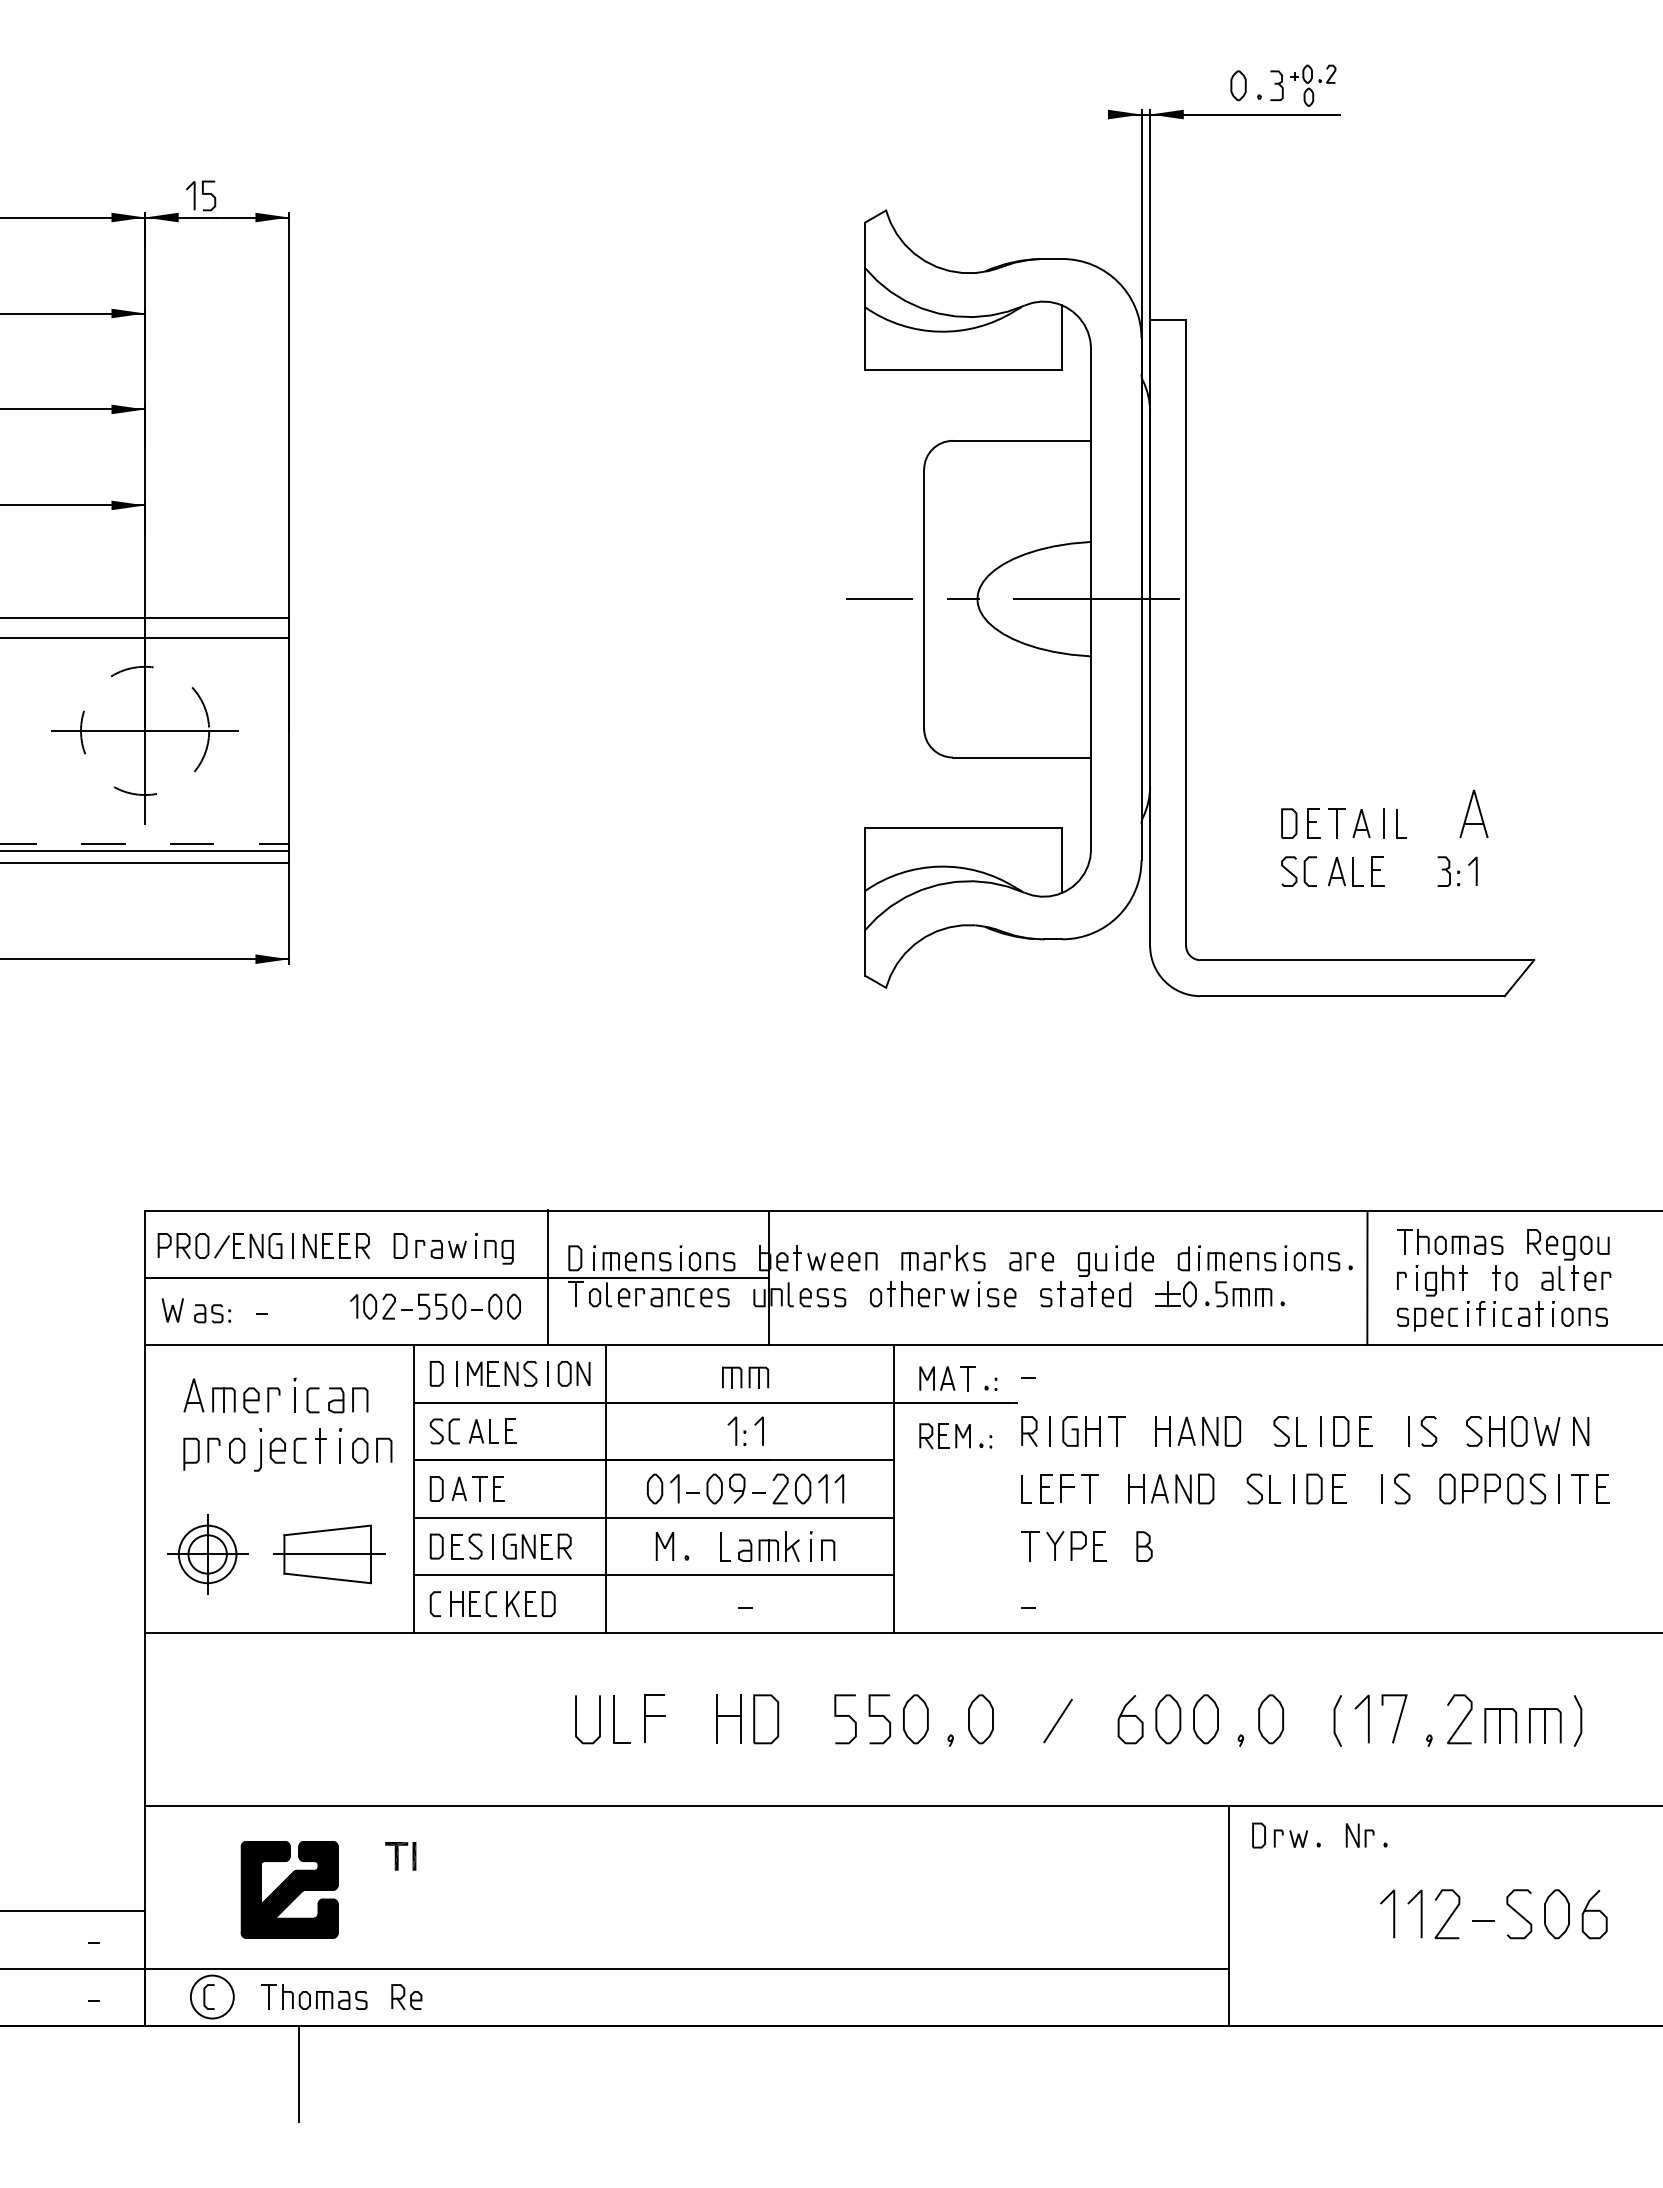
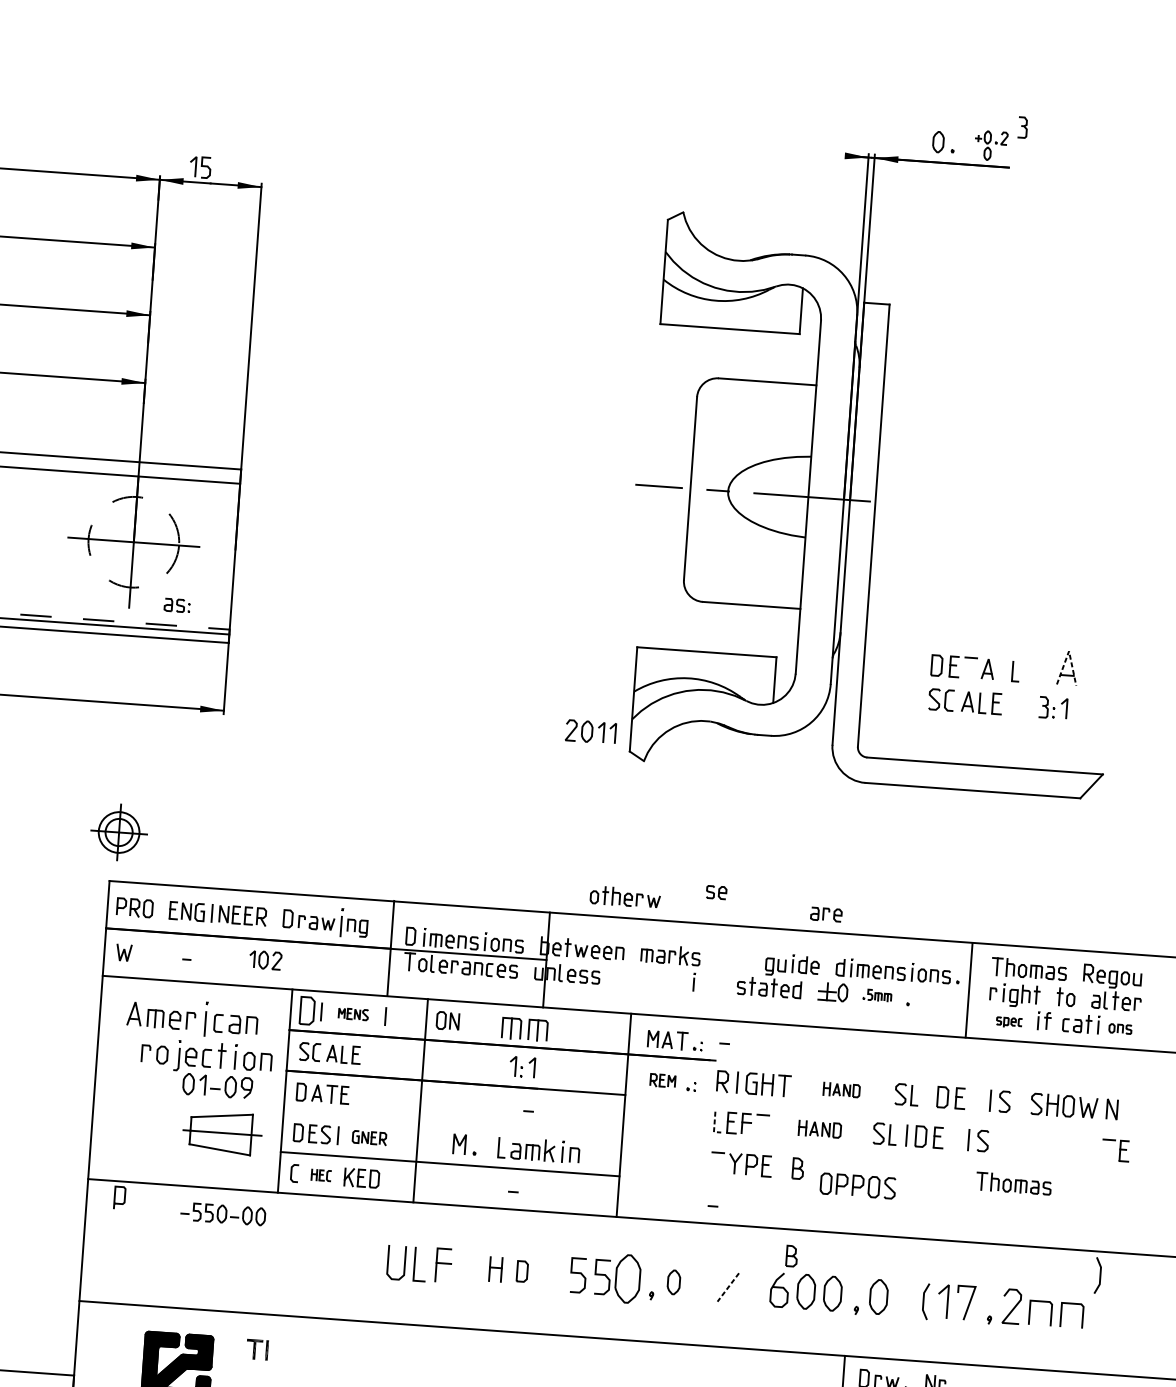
part: (1276, 85) -> (1022, 127), moved
line: (1474, 790) -> (1069, 651), solid -> dashed
line: (1336, 823) -> (970, 667), removed
line: (1383, 823) -> (1003, 670), removed
part: (476, 1245) -> (341, 922), size x1.6
line: (221, 1246) -> (161, 910), removed
part: (1031, 1261) -> (826, 914), moved
part: (919, 1294) -> (625, 897), moved
part: (1238, 1294) -> (877, 995), size x0.6
part: (1001, 1297) -> (716, 892), moved
part: (460, 1306) -> (222, 1213), moved
part: (212, 1313) -> (177, 605), moved
part: (1494, 1313) -> (1057, 1021), removed
part: (1584, 1316) -> (1120, 1028), size x0.7
part: (1427, 1319) -> (1009, 1022), size x0.6
part: (436, 1373) -> (307, 1010), size x1.6
part: (502, 1373) -> (353, 1014), size x0.6
part: (573, 1373) -> (447, 1020), moved
part: (745, 1377) -> (525, 1029), size x1.4
part: (294, 1394) -> (205, 1018), size x1.4
part: (1197, 1431) -> (841, 1090), size x0.6
line: (1321, 1431) -> (928, 1096), removed
part: (944, 1436) -> (662, 1080), size x0.7
curve: (185, 1453) -> (115, 1197), moved
part: (696, 1488) -> (217, 1085), moved
part: (808, 1488) -> (591, 731), moved
line: (1090, 1488) -> (762, 1124), removed
part: (1171, 1488) -> (820, 1129), size x0.7
part: (1492, 1488) -> (857, 1185), moved
line: (1558, 1488) -> (1093, 1148), removed
line: (1580, 1488) -> (1108, 1149), removed
line: (1022, 1495) -> (714, 1126), solid -> dashed
line: (653, 1517) -> (452, 1123), removed
part: (1450, 1545) -> (1014, 1183), added
part: (537, 1546) -> (369, 1137), size x0.7
line: (1030, 1546) -> (717, 1162), removed
part: (207, 1554) -> (119, 832), moved
part: (473, 1604) -> (321, 1175), size x0.6
part: (1144, 1670) -> (791, 1256), added
part: (728, 1718) -> (495, 1269), size x0.7
part: (766, 1719) -> (522, 1271), size x0.6
part: (915, 1719) -> (627, 1279), size x1.4
part: (980, 1719) -> (673, 1282), size x0.7
line: (1580, 1720) -> (1099, 1275), moved
line: (1057, 1721) -> (727, 1287), solid -> dashed
line: (1500, 1726) -> (1040, 1313), removed
line: (1544, 1726) -> (1071, 1315), removed

